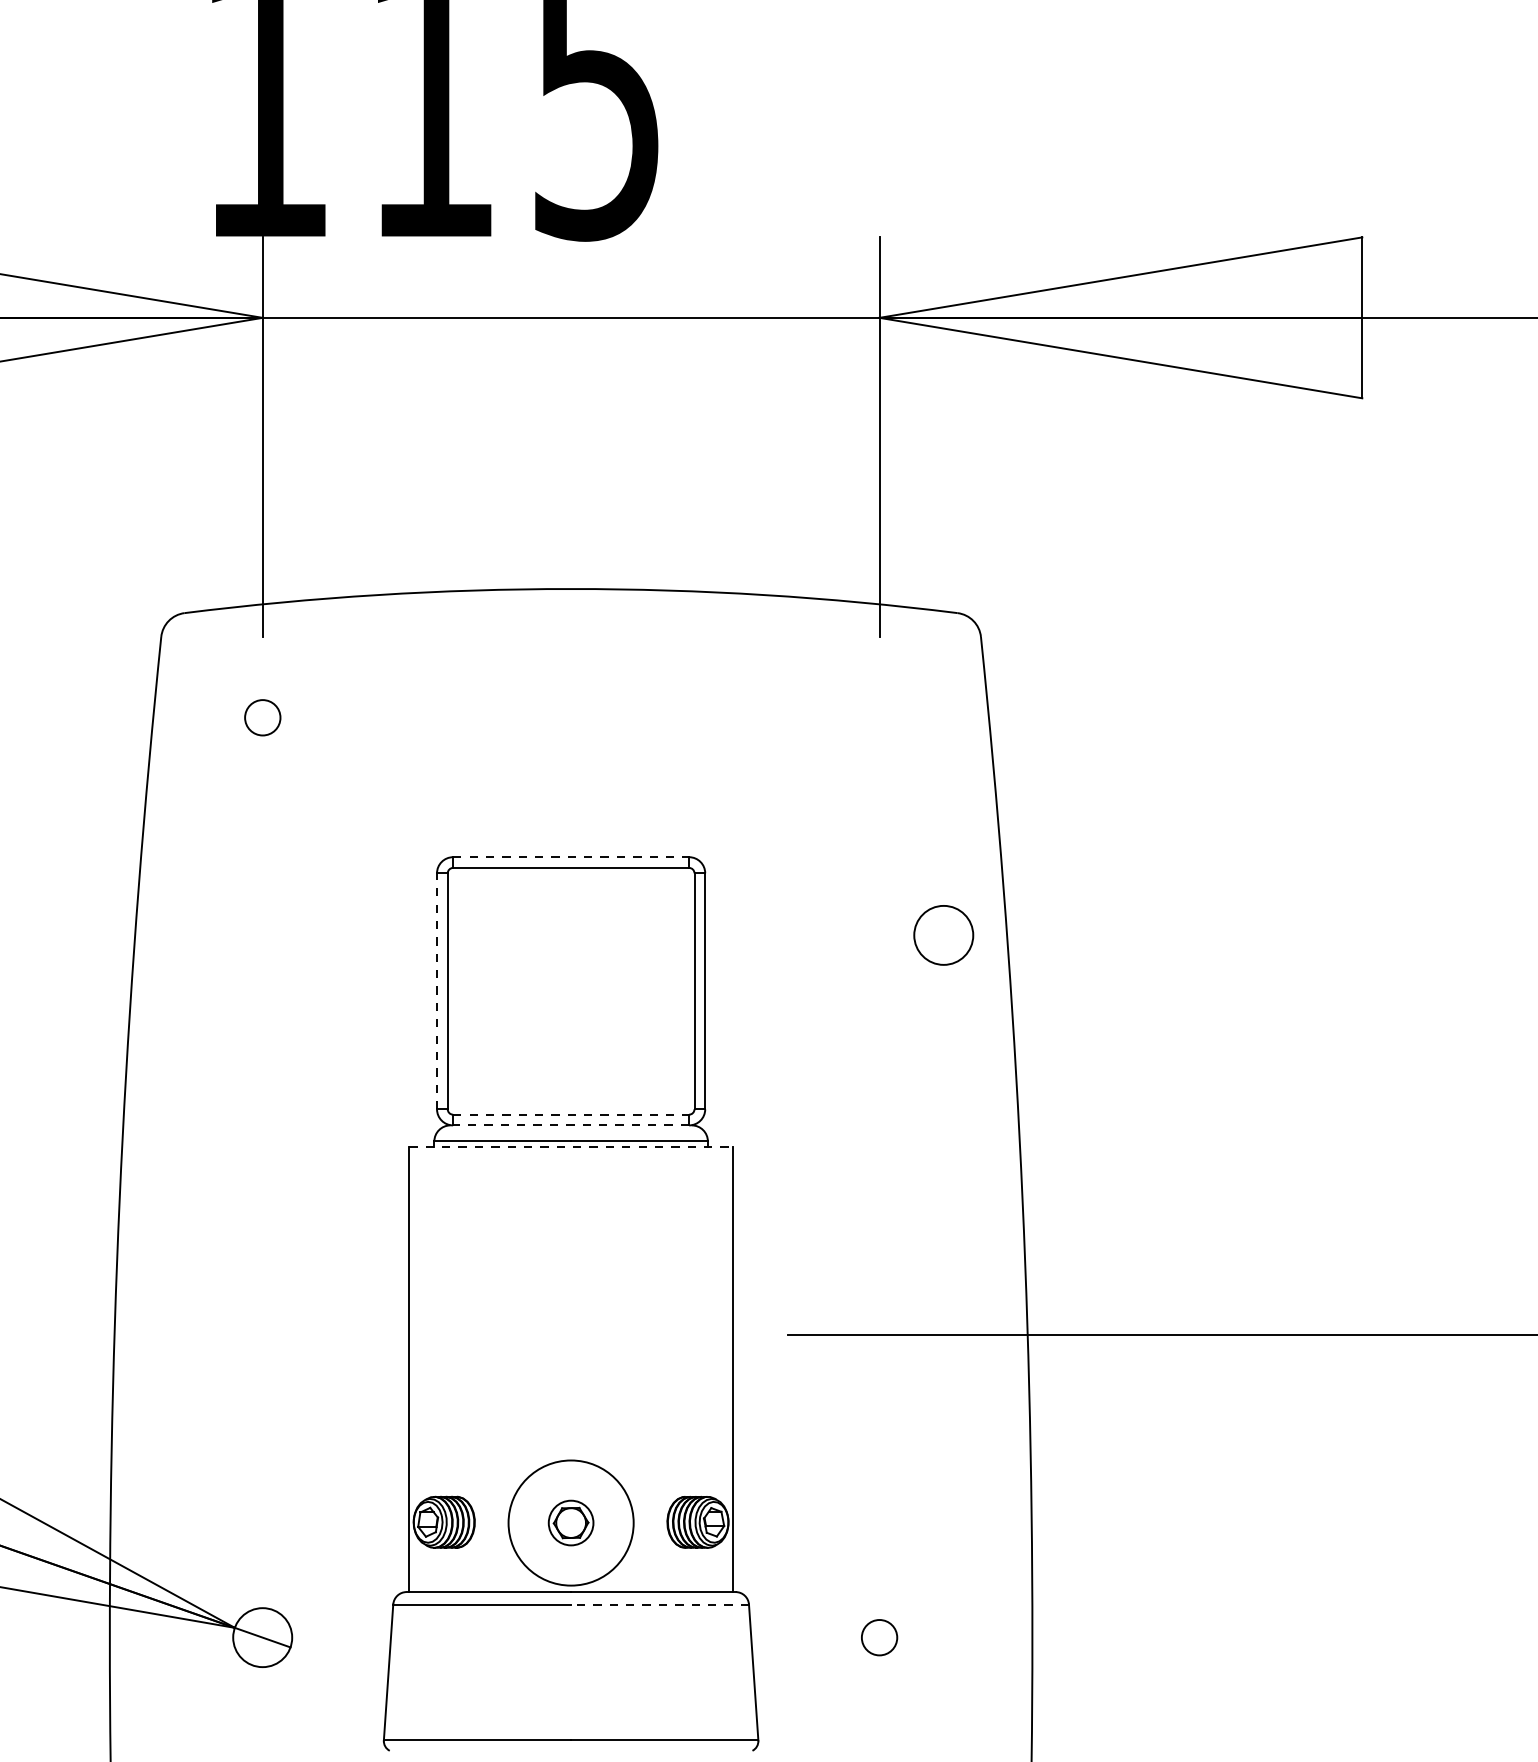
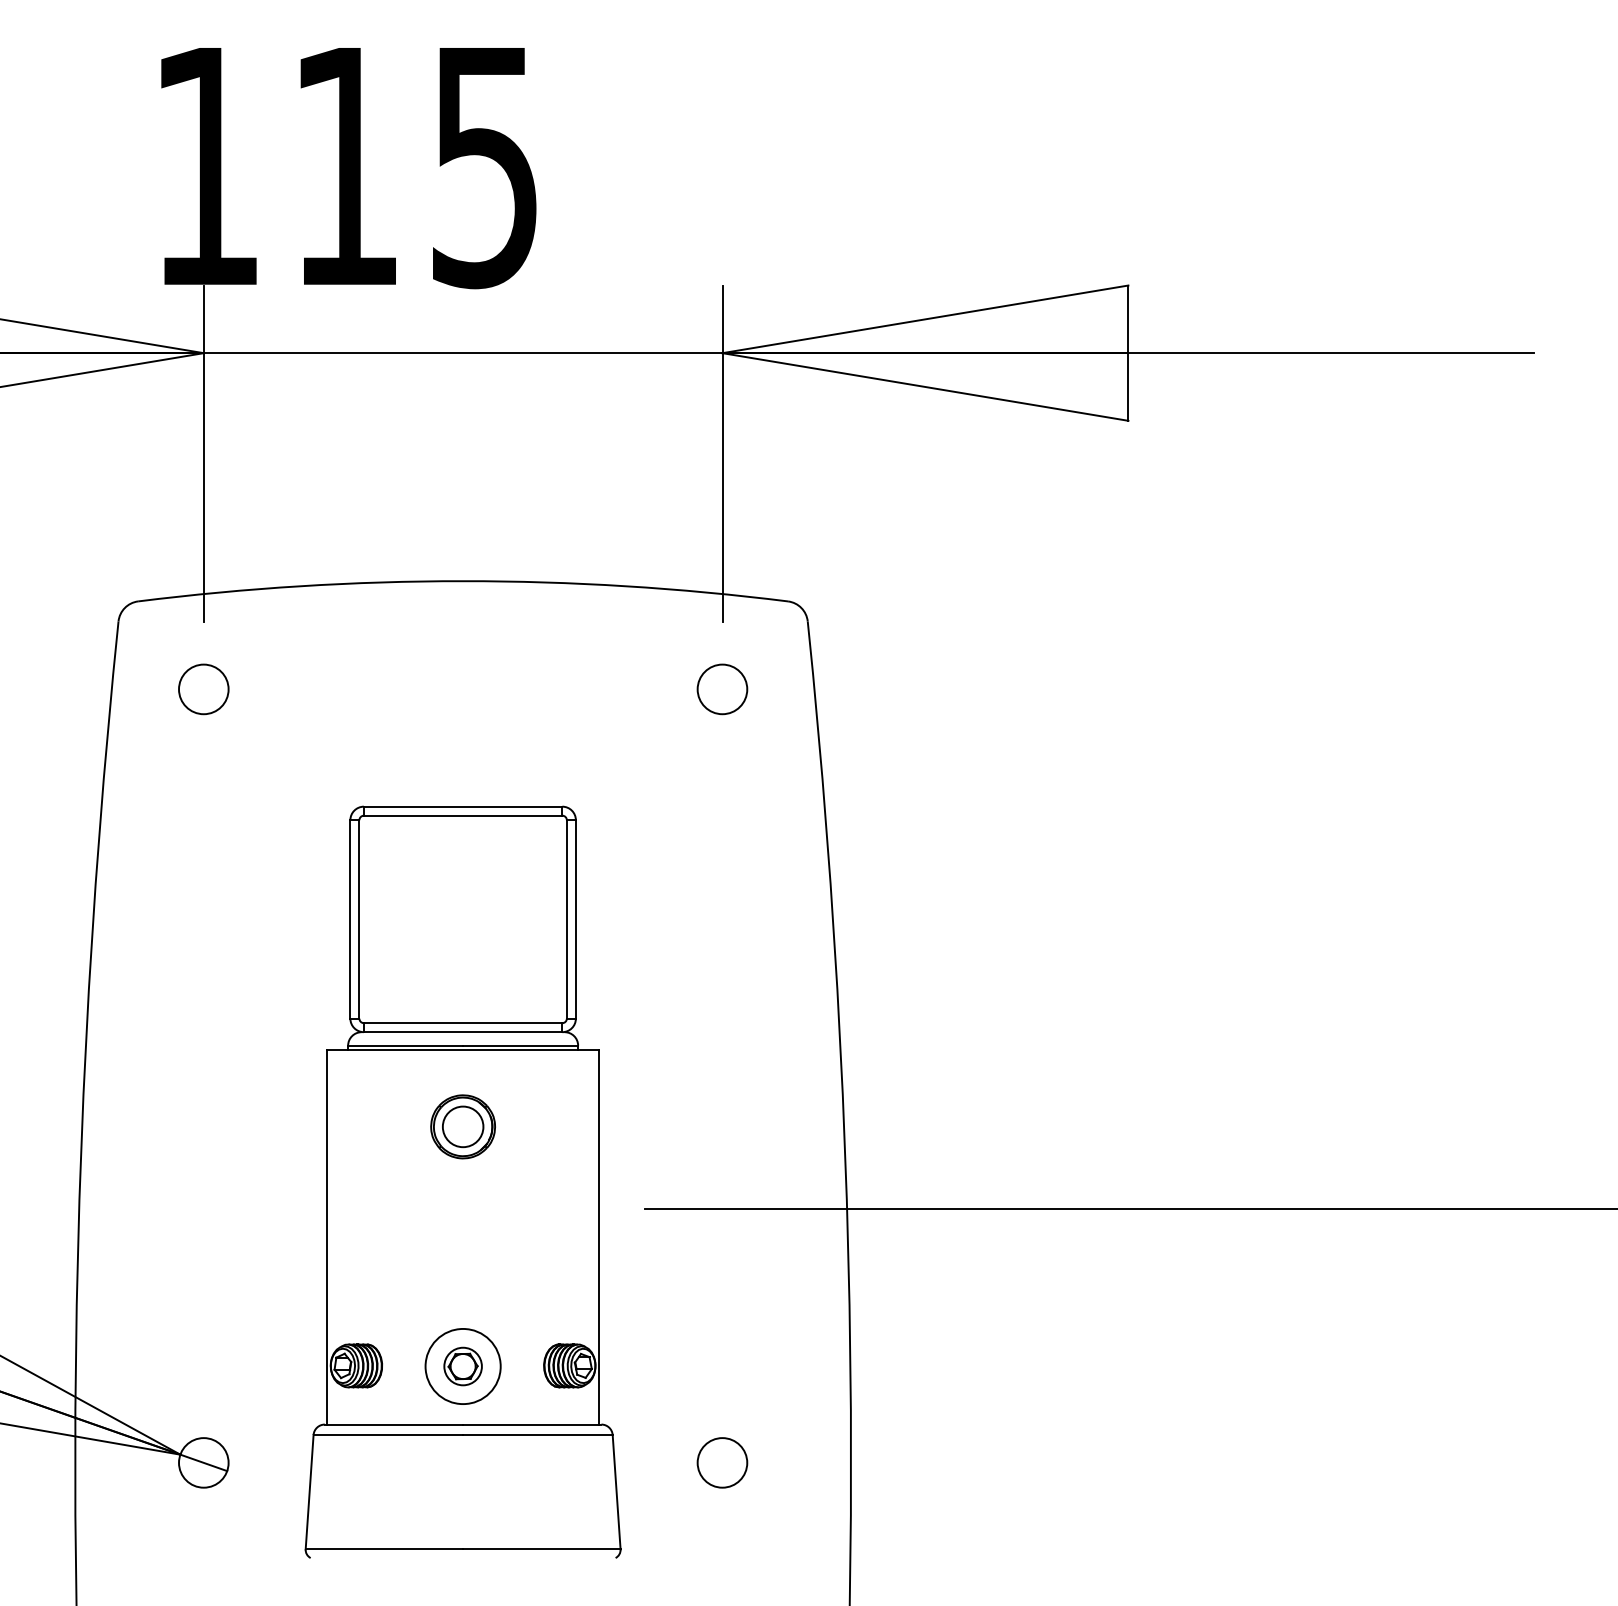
circle: (262, 717) -> (203, 689), size x1.67
line: (571, 856) -> (463, 806), dashed -> solid
circle: (943, 935) -> (722, 689), moved
line: (437, 990) -> (350, 918), dashed -> solid
line: (571, 1115) -> (463, 1023), dashed -> solid
line: (570, 1125) -> (462, 1032), dashed -> solid
line: (571, 1147) -> (463, 1050), dashed -> solid
part: (570, 1237) -> (462, 1126), added
circle: (570, 1523) -> (462, 1366), size x0.71
line: (659, 1605) -> (537, 1435), dashed -> solid
circle: (879, 1637) -> (722, 1462), size x1.67

